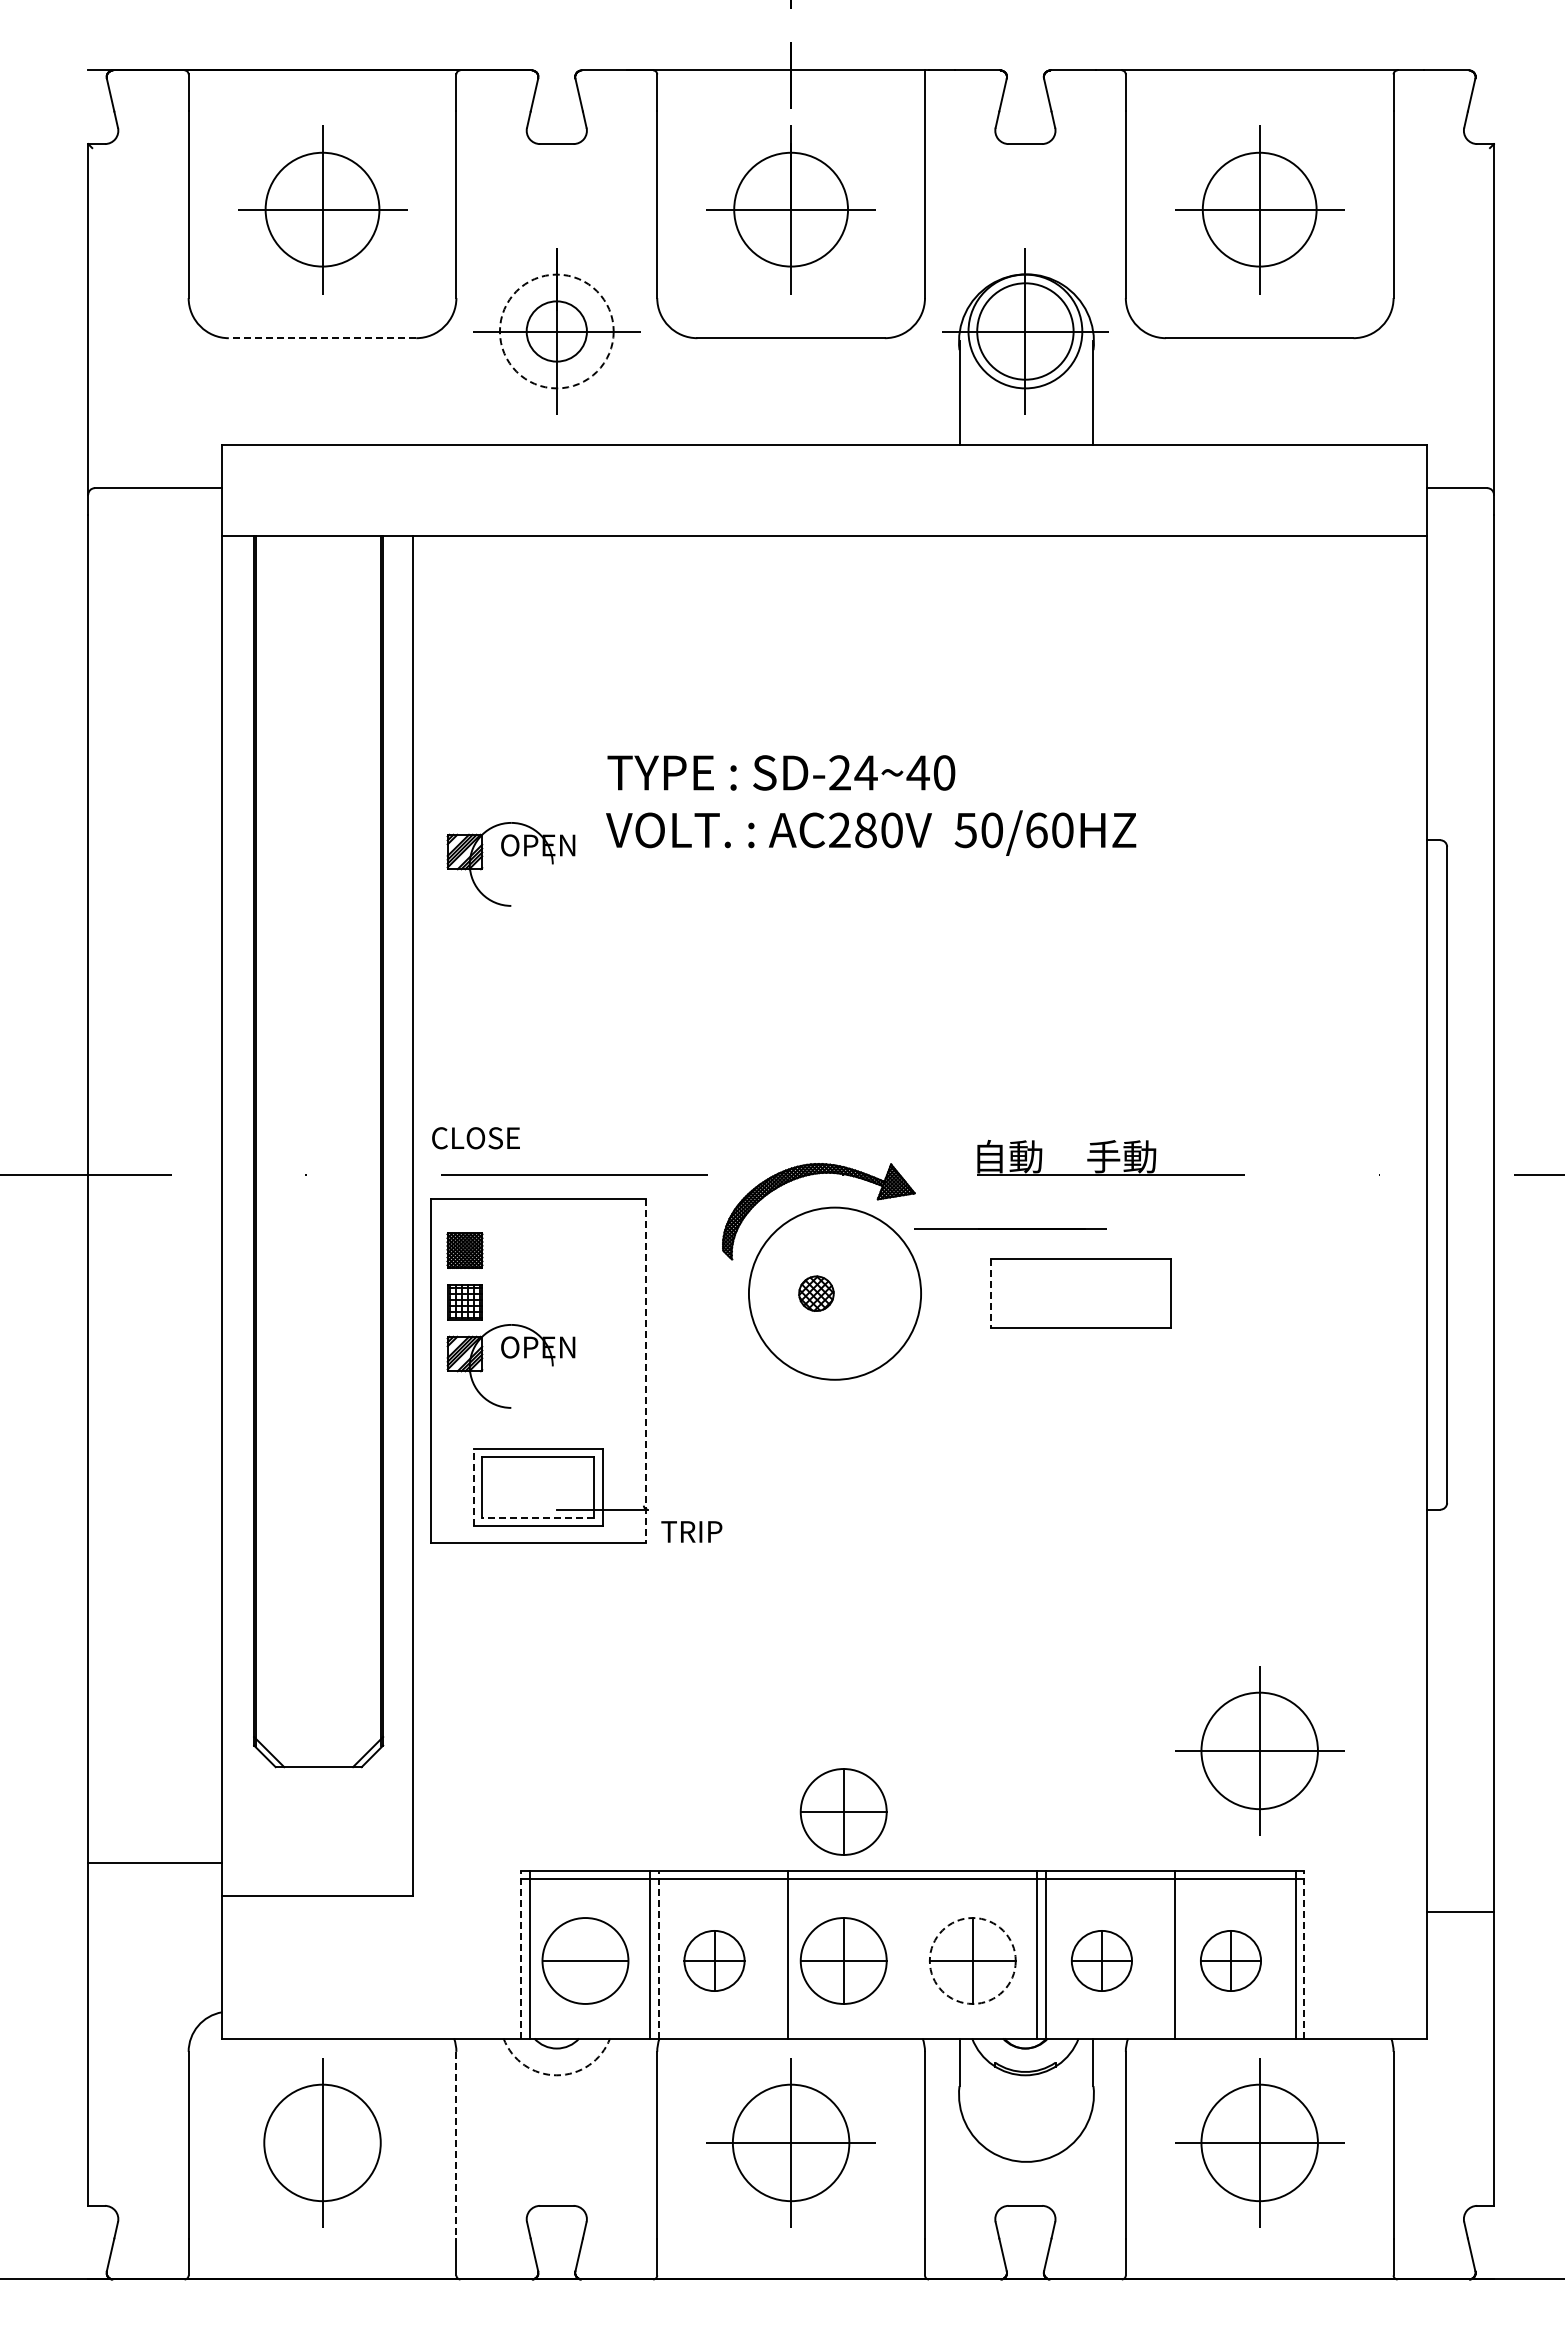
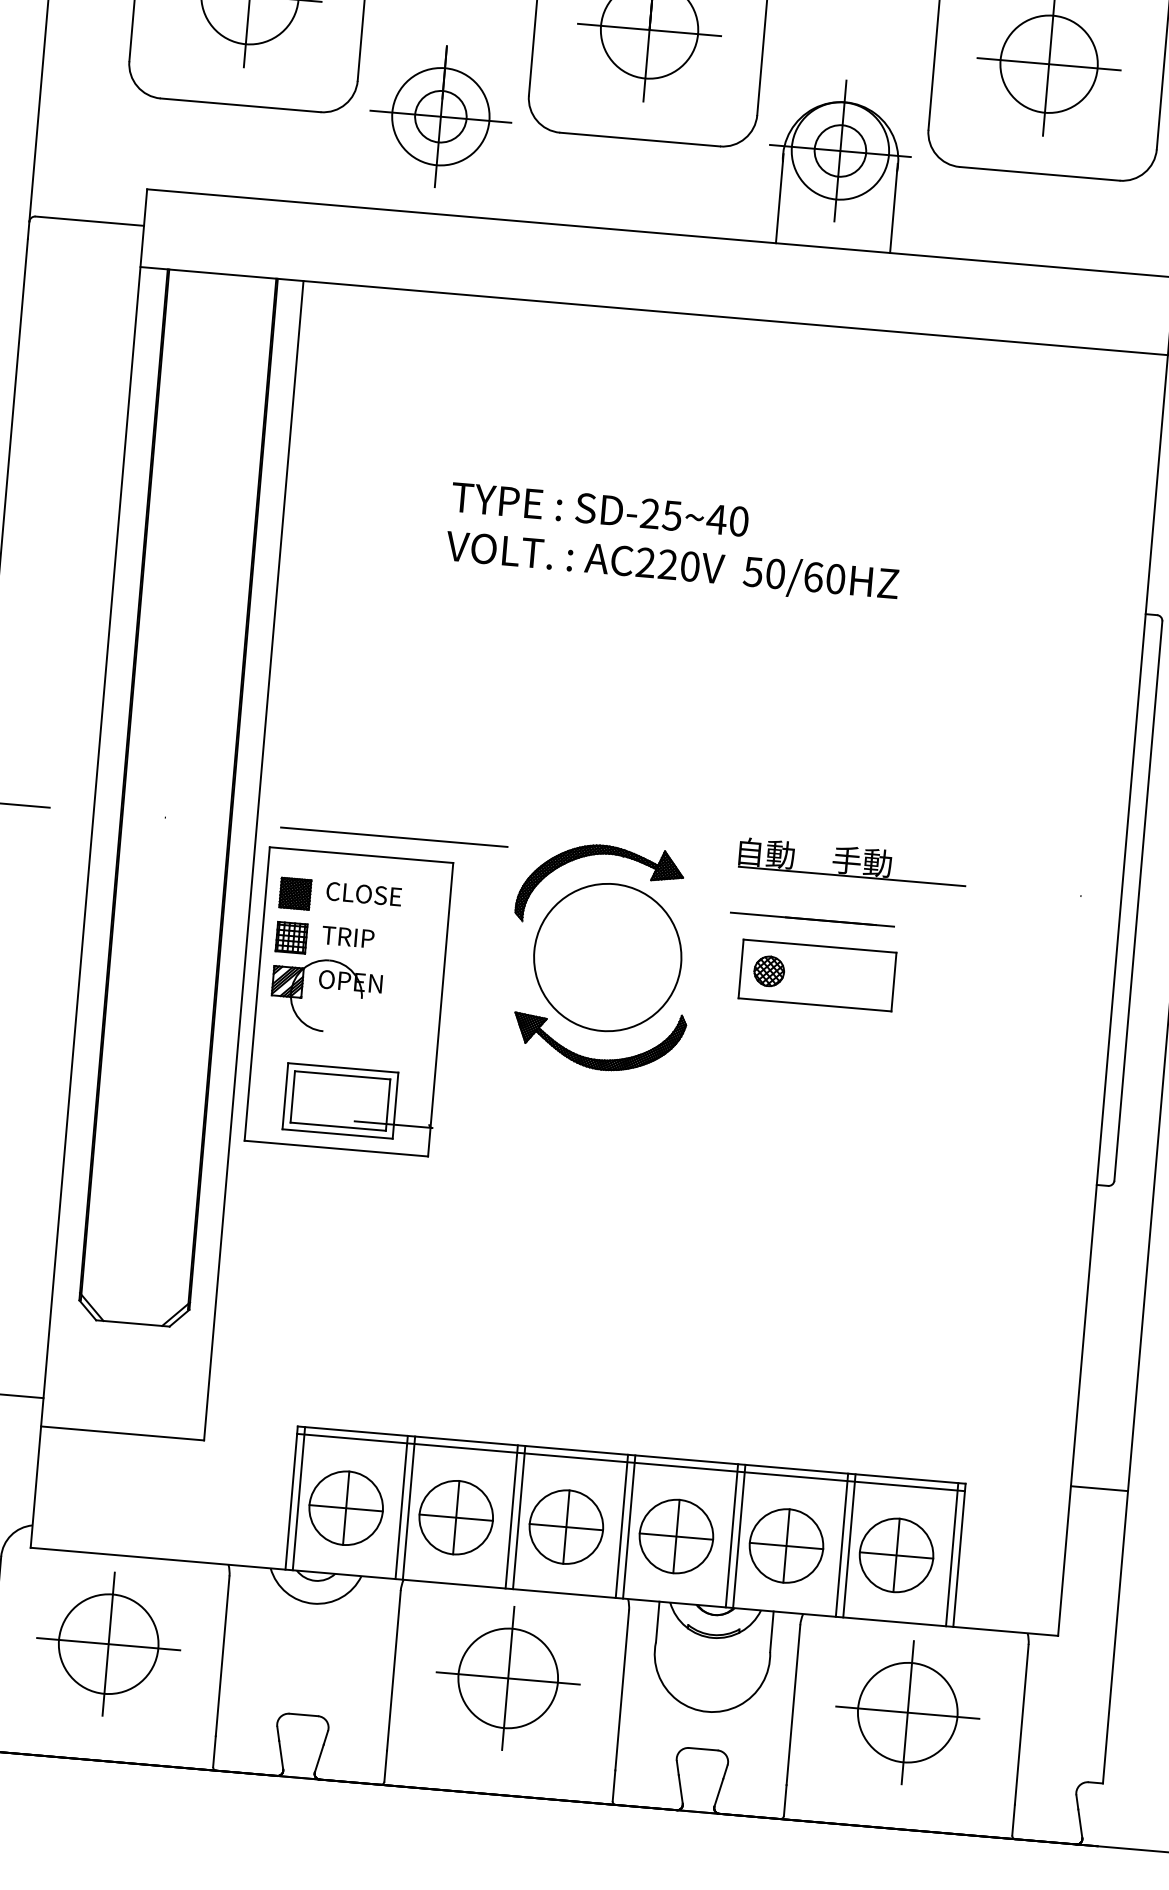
circle: (556, 331) -> (440, 116), dashed -> solid
circle: (1025, 331) -> (840, 151), size x0.62
line: (322, 338) -> (240, 105), dashed -> solid
text: (865, 772) -> (671, 515), SD-24~40 -> SD-25~40
text: (865, 830) -> (667, 564), AC280V -> AC220V
part: (510, 856) -> (363, 561), removed
text: (475, 1138) -> (363, 894), moved
line: (1010, 1228) -> (812, 919), moved
part: (816, 1293) -> (769, 971), moved
line: (991, 1294) -> (741, 969), dashed -> solid
line: (645, 1371) -> (440, 1010), dashed -> solid
part: (829, 1412) -> (594, 1058), added
line: (473, 1487) -> (285, 1096), dashed -> solid
line: (538, 1517) -> (338, 1126), dashed -> solid
text: (691, 1531) -> (347, 936), moved
part: (1259, 1750) -> (936, 1378), removed
part: (843, 1811) -> (577, 1399), removed
line: (1460, 1911) -> (1099, 1488), moved
line: (520, 1954) -> (291, 1497), dashed -> solid
line: (658, 1954) -> (408, 1508), dashed -> solid
line: (779, 1954) -> (512, 1516), added
line: (908, 1954) -> (622, 1526), added
line: (916, 1954) -> (628, 1526), added
line: (1166, 1954) -> (842, 1545), added
line: (1304, 1954) -> (959, 1555), dashed -> solid
line: (585, 1960) -> (346, 1507), added
part: (714, 1960) -> (456, 1517), size x1.43
circle: (972, 1960) -> (676, 1536), dashed -> solid
part: (1101, 1960) -> (786, 1545), size x1.43
part: (1230, 1960) -> (896, 1554), size x1.43
arc: (556, 2075) -> (313, 1603), dashed -> solid
line: (322, 2142) -> (108, 1643), added
line: (456, 2145) -> (222, 1656), dashed -> solid

